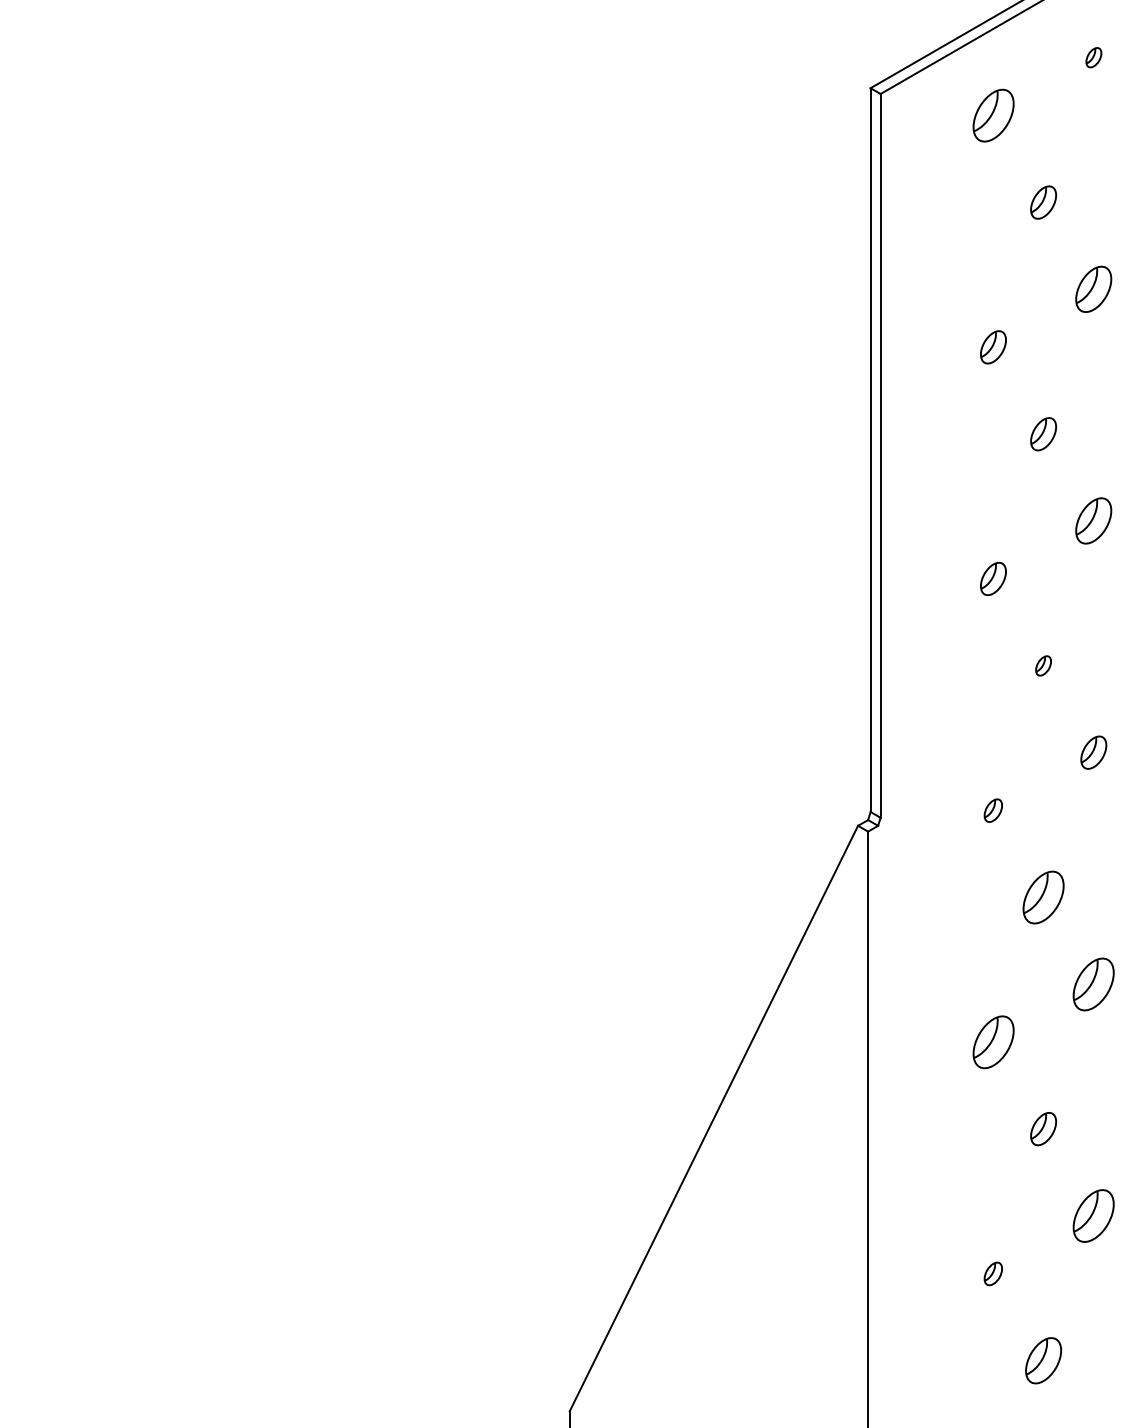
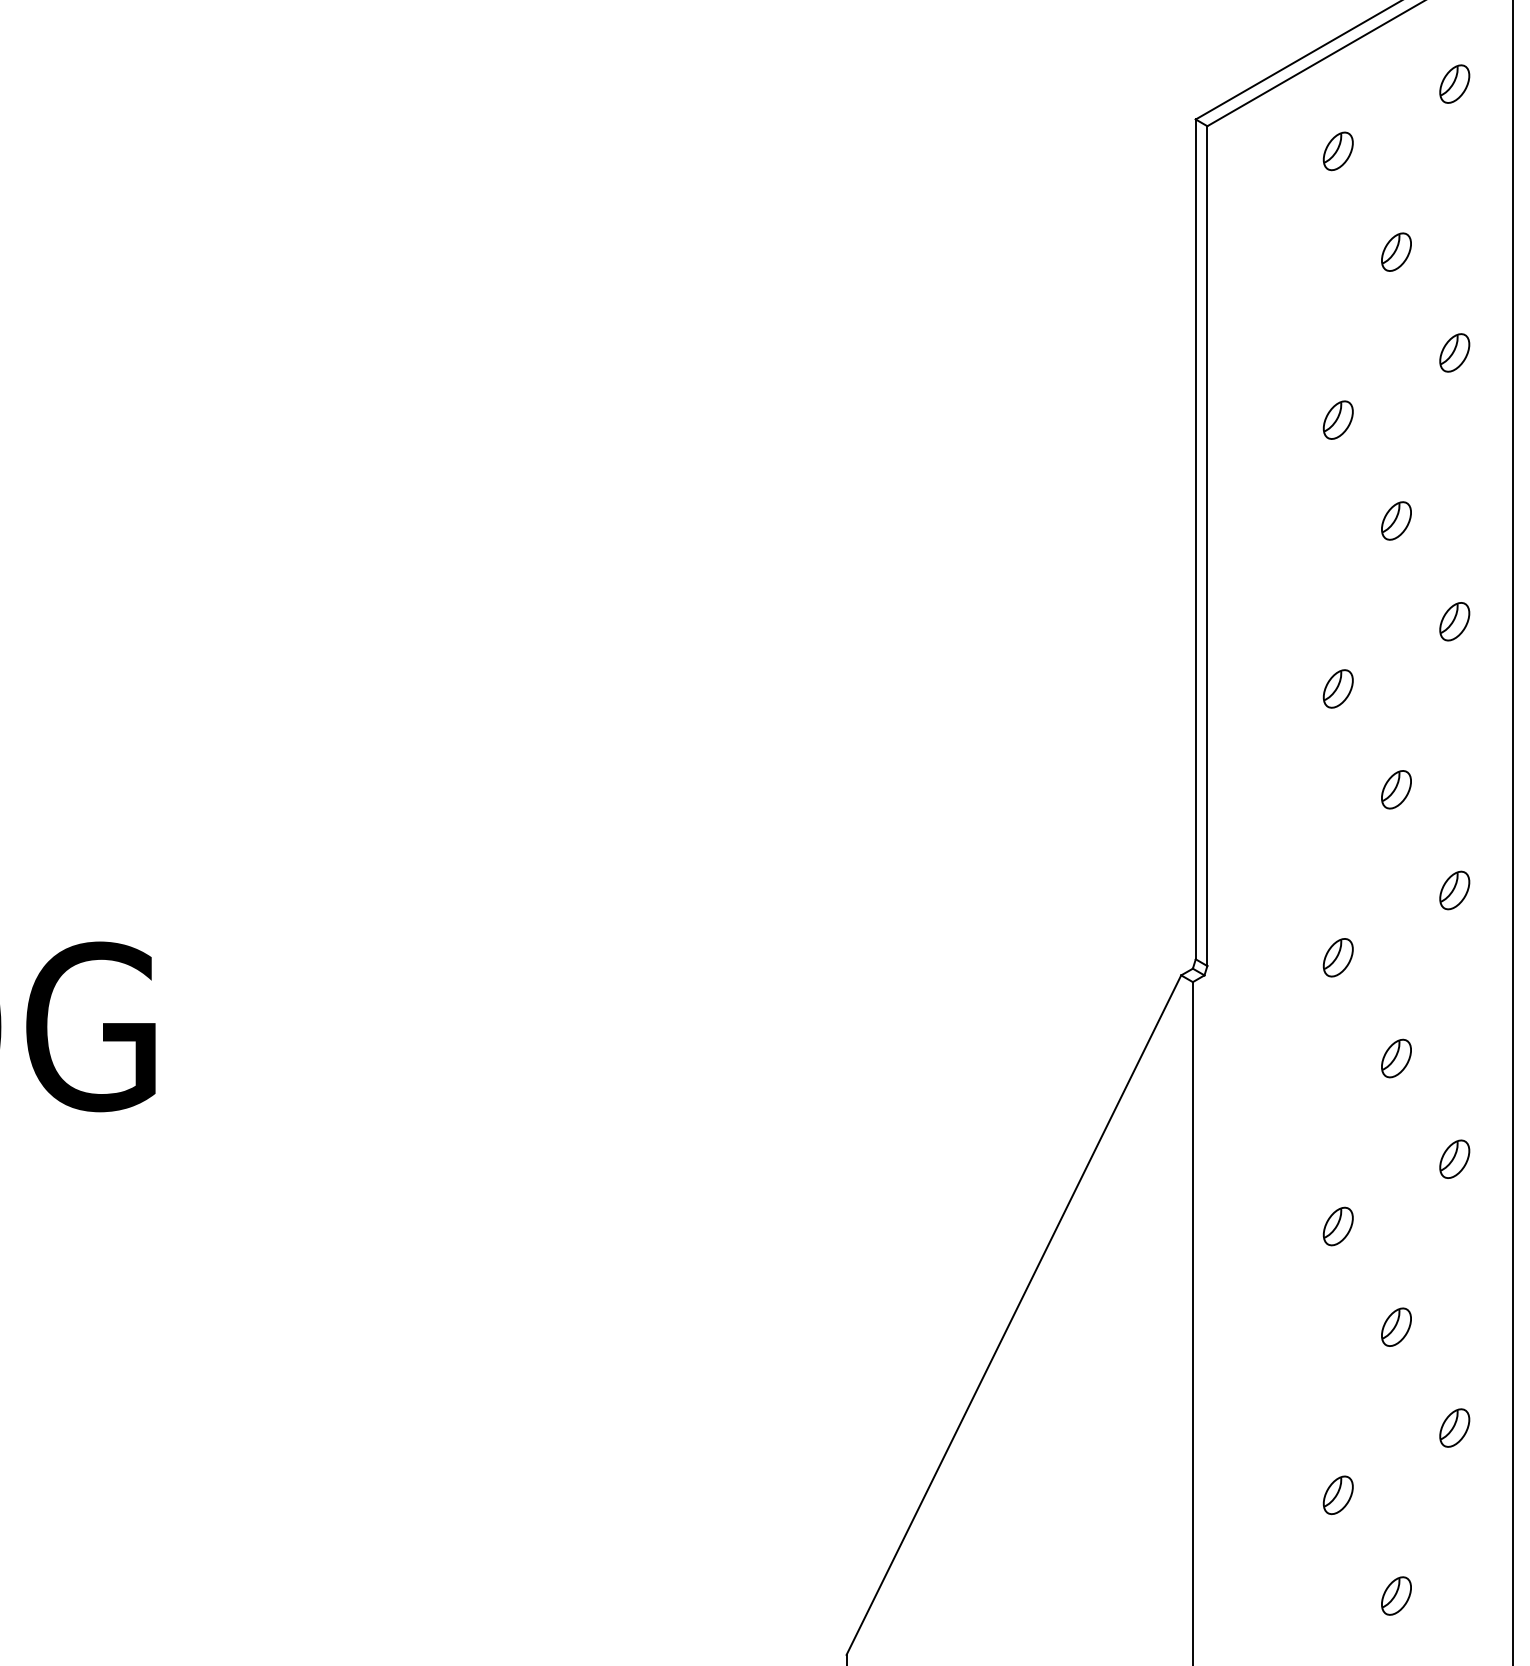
part: (1093, 57) -> (1454, 83), size x1.67
part: (992, 115) -> (1337, 151), size x0.62
part: (1093, 289) -> (1454, 352), size x0.71
part: (1093, 520) -> (1454, 621), size x0.71
part: (1043, 665) -> (1396, 789), size x1.67
part: (992, 810) -> (1337, 957), size x1.43
part: (1043, 897) -> (1396, 1058), size x0.62
part: (1093, 983) -> (1454, 1158), size x0.62
part: (992, 1042) -> (1337, 1226), size x0.62
part: (1093, 1215) -> (1454, 1427), size x0.62
part: (992, 1274) -> (1337, 1495), size x1.43
part: (1043, 1360) -> (1396, 1595), size x0.71

